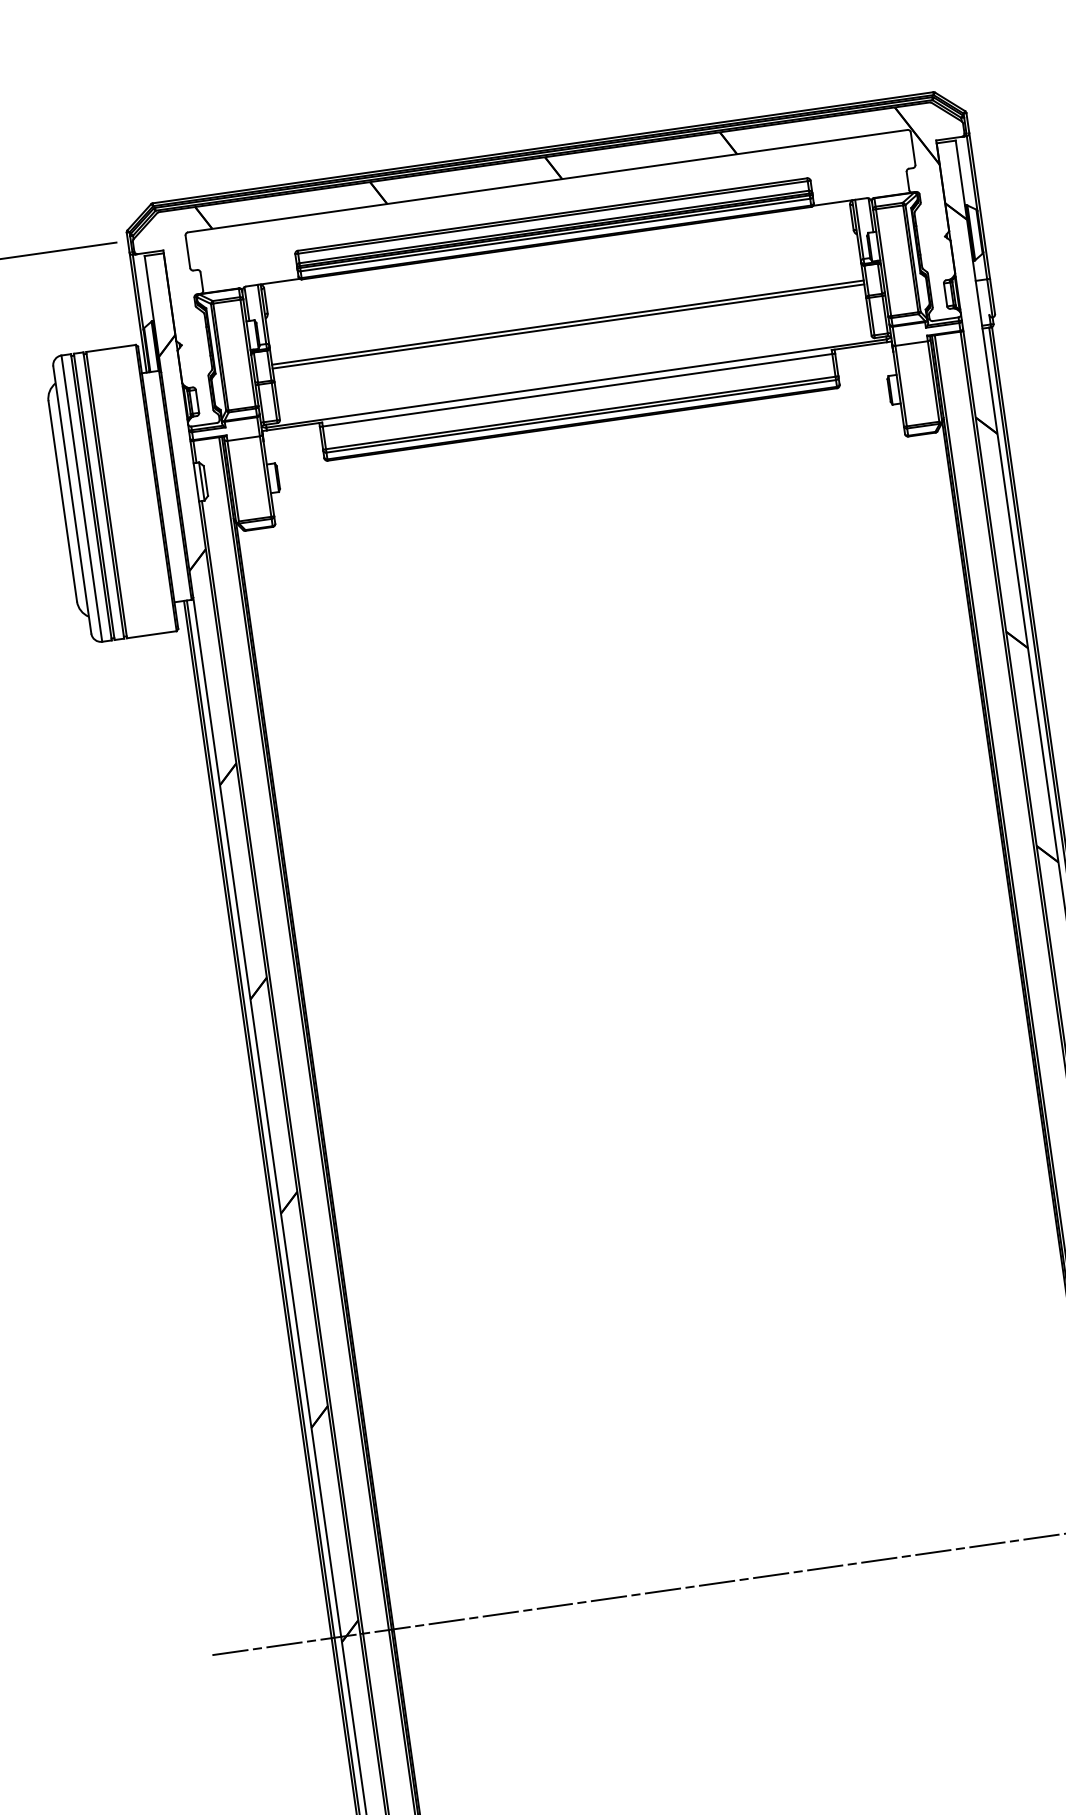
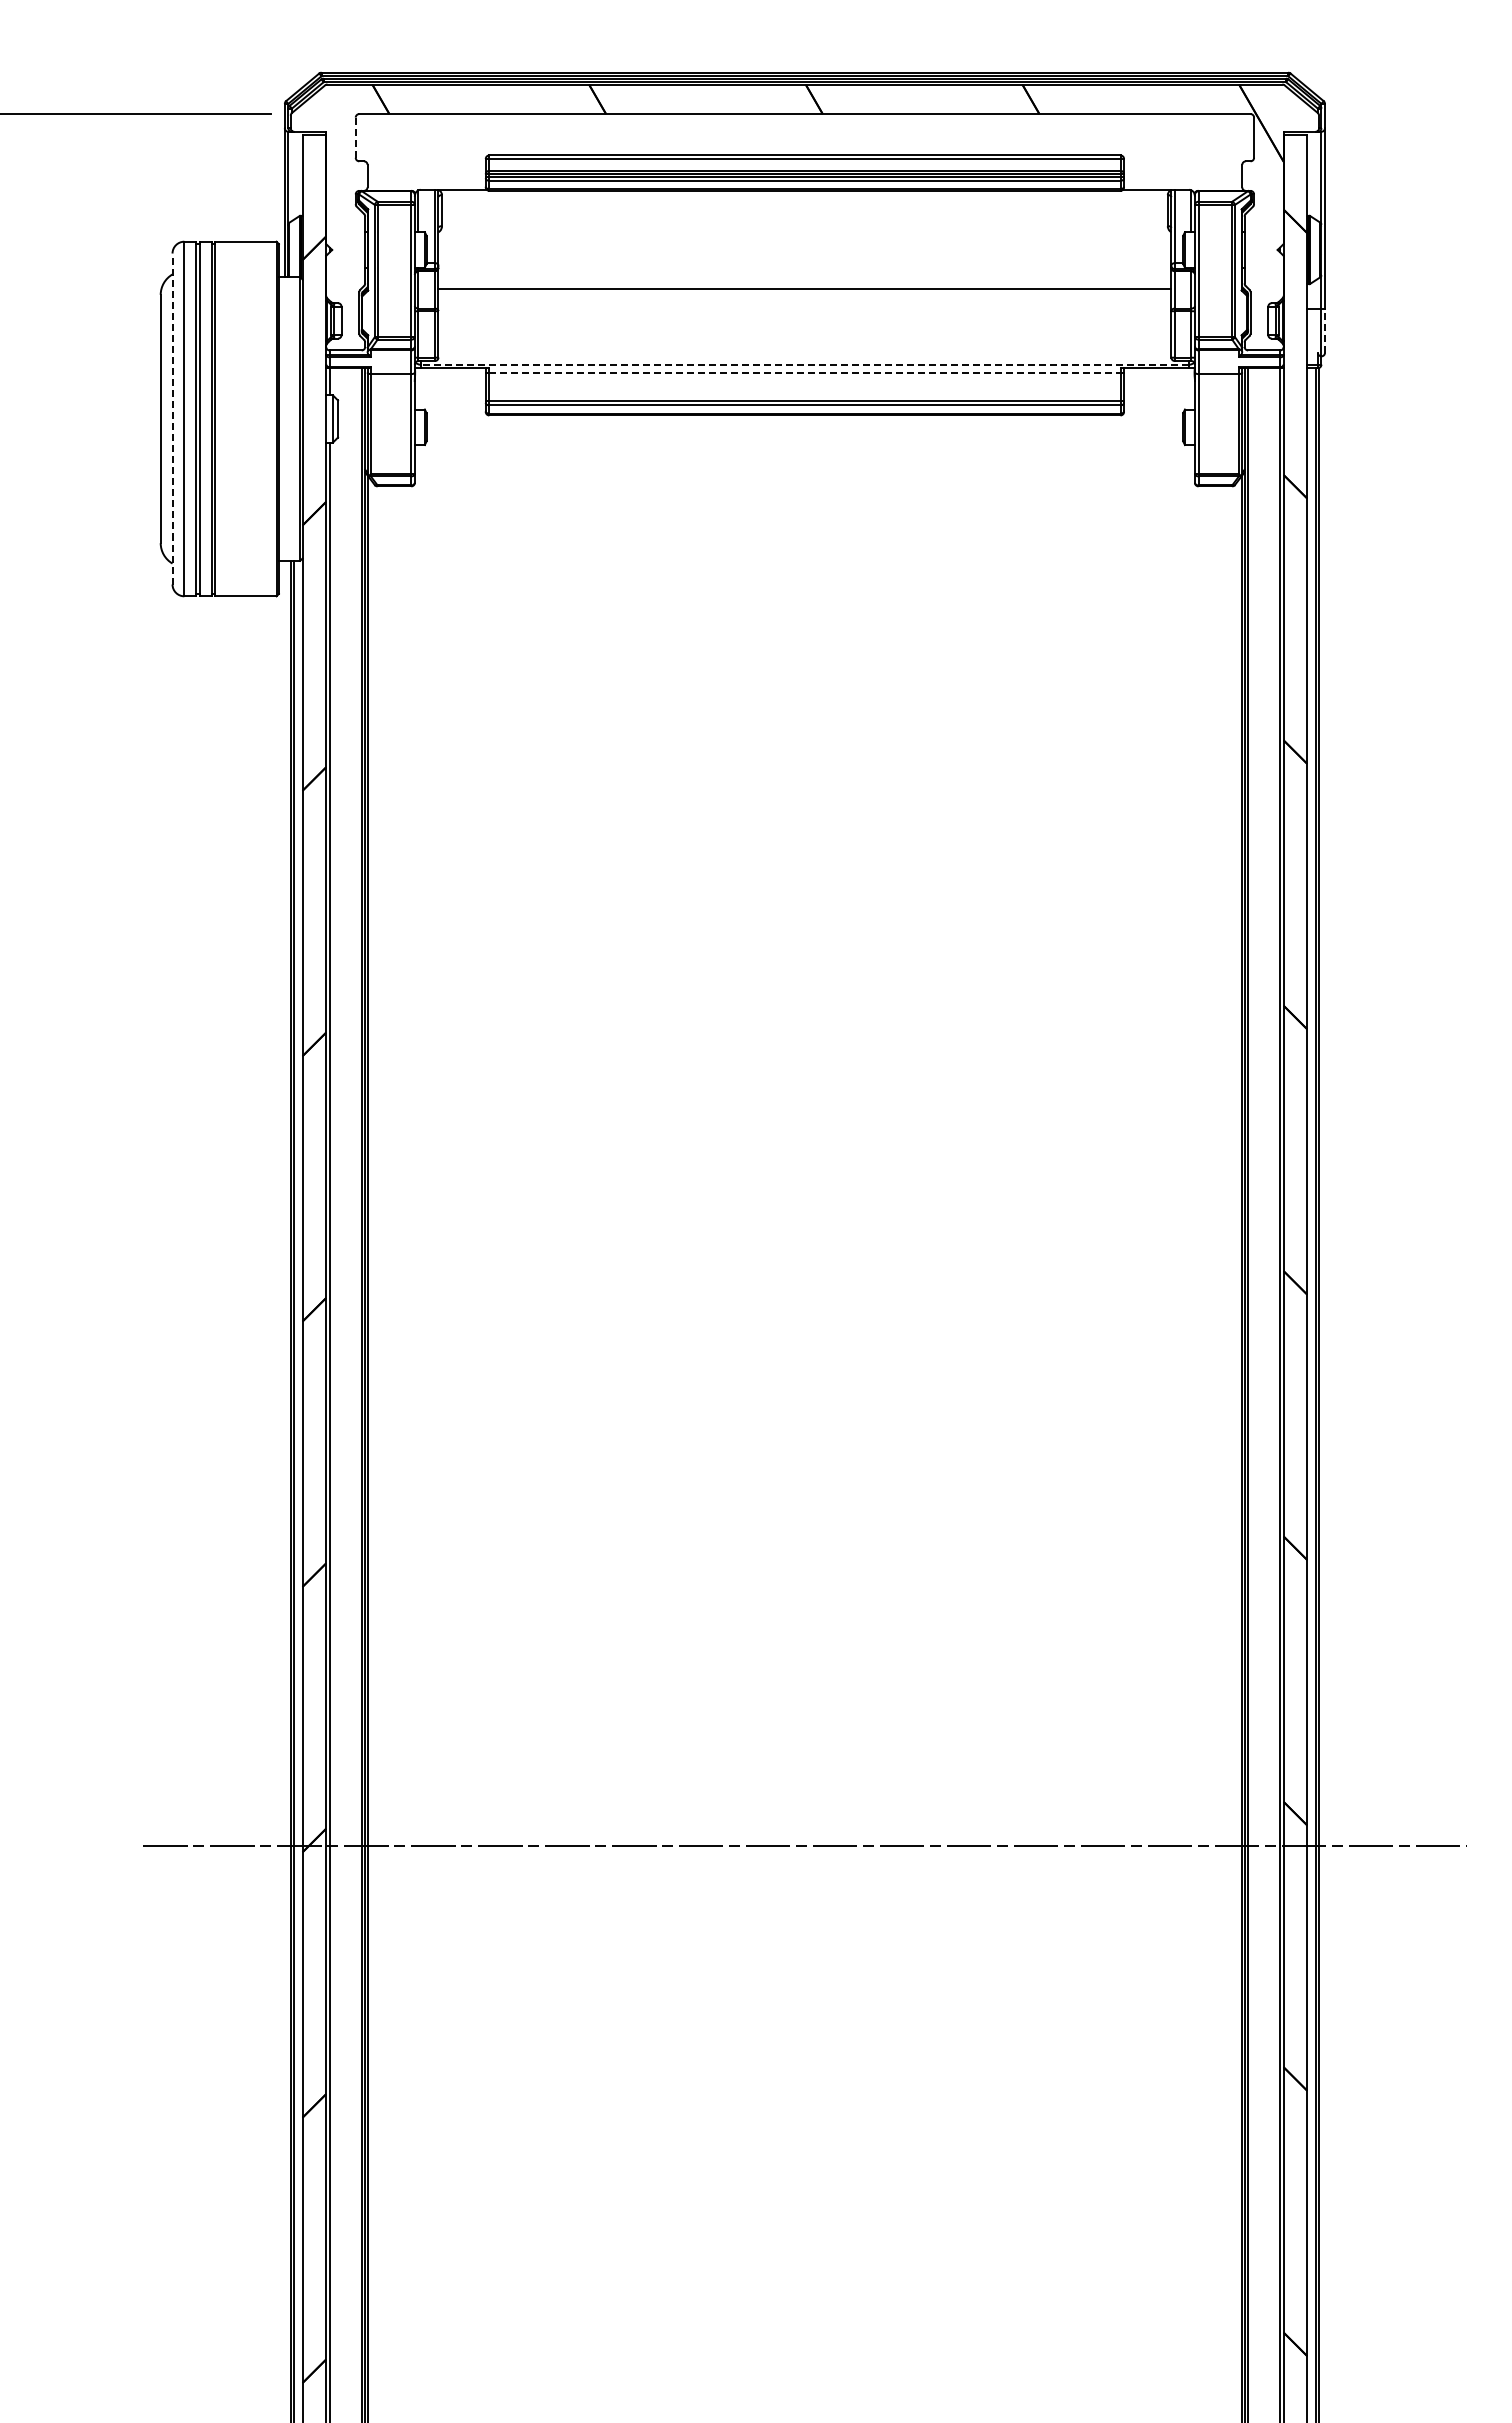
line: (187, 251) -> (355, 137), solid -> dashed
line: (992, 296) -> (1325, 330), solid -> dashed
line: (568, 326) -> (804, 294), removed
line: (576, 383) -> (804, 364), solid -> dashed
line: (577, 390) -> (804, 373), solid -> dashed
line: (72, 499) -> (172, 418), solid -> dashed

